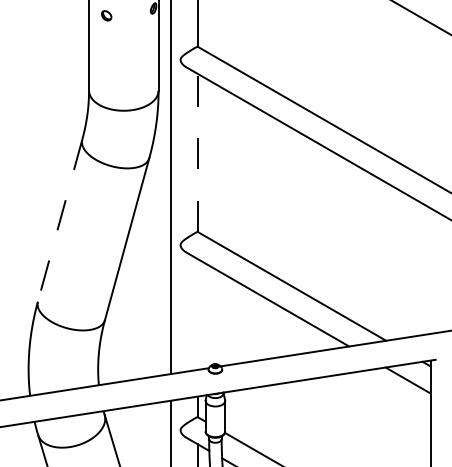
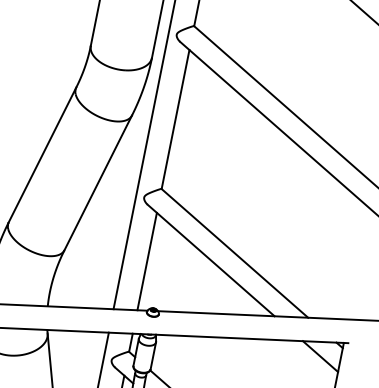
line: (197, 152) -> (175, 119), dashed -> solid
line: (59, 221) -> (41, 155), dashed -> solid
line: (197, 314) -> (146, 261), added

